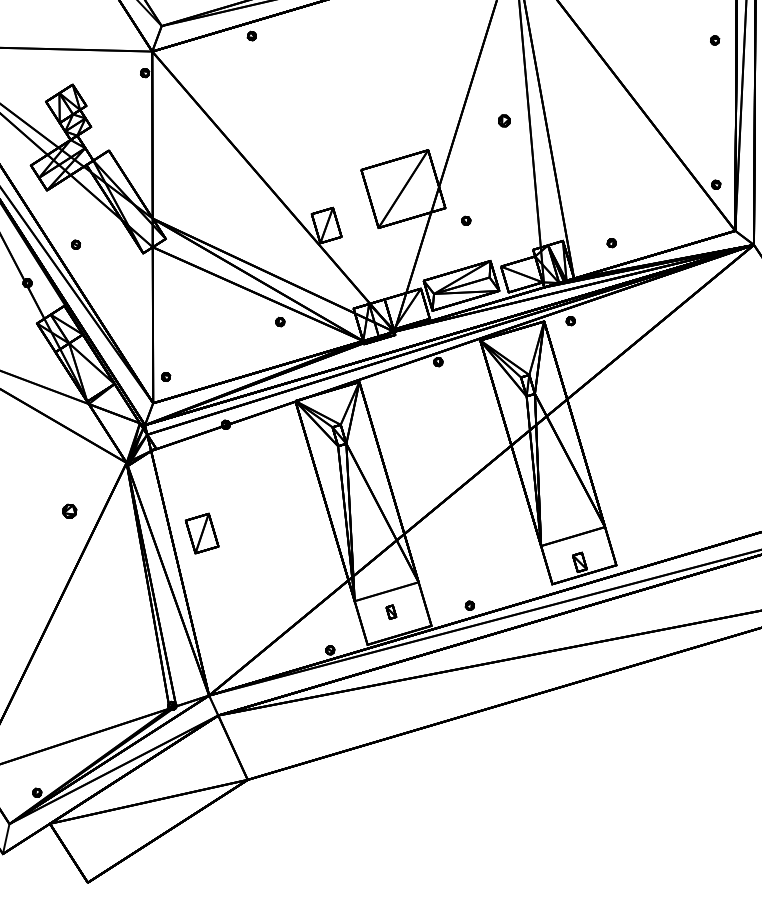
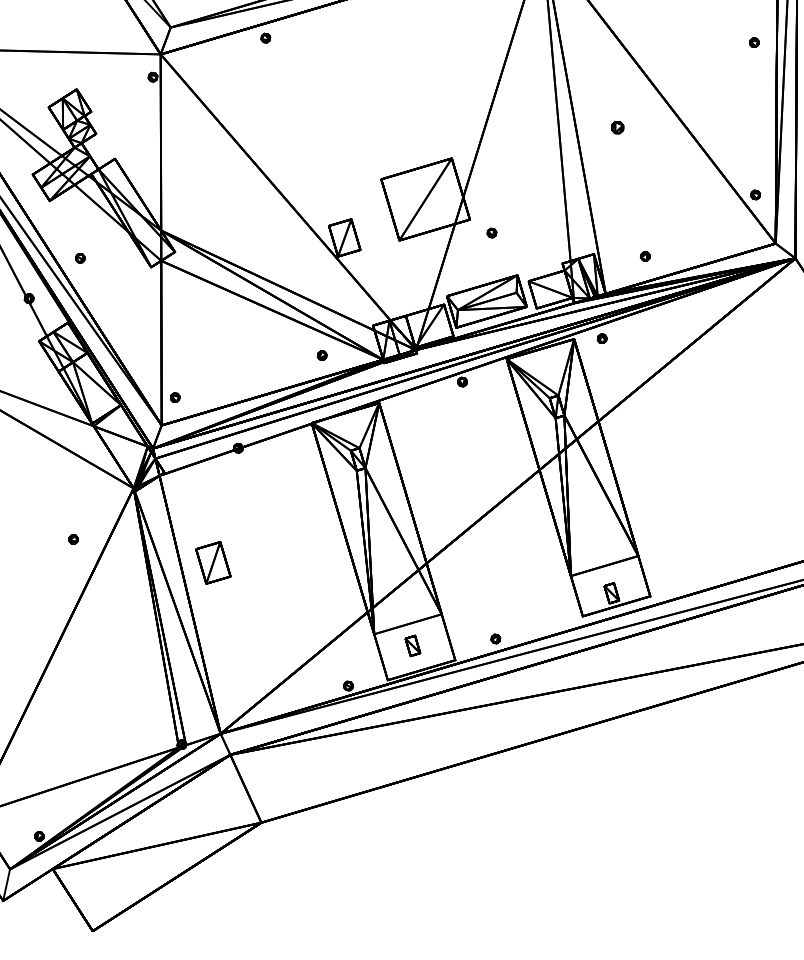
part: (504, 120) -> (617, 127), moved
part: (280, 321) -> (322, 354), moved
part: (69, 511) -> (73, 539), size x0.62
part: (391, 611) -> (413, 645), size x1.43

